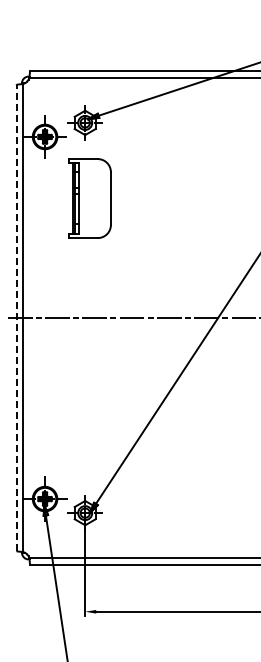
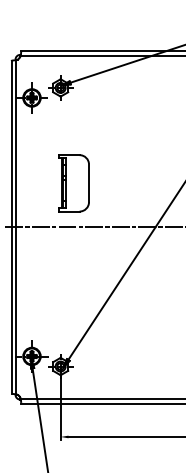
part: (89, 198) -> (73, 183), moved
line: (16, 317) -> (11, 226), dashed -> solid

